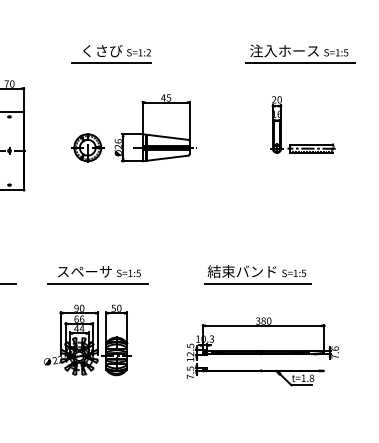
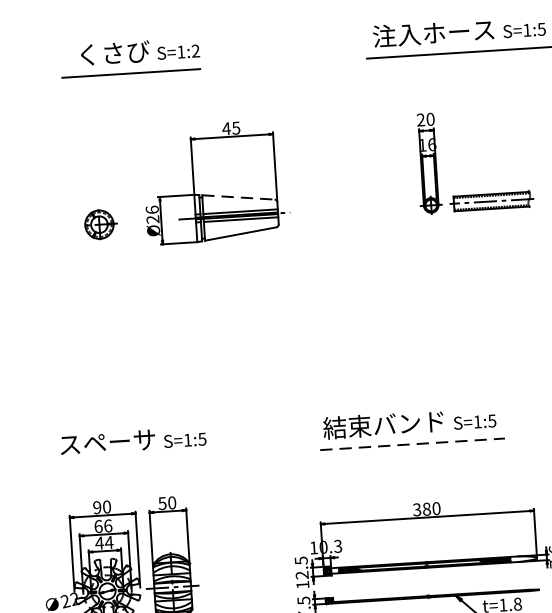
line: (167, 137) -> (237, 197), solid -> dashed
part: (87, 147) -> (98, 224), size x0.6
line: (97, 283) -> (131, 461), removed
line: (257, 283) -> (411, 443), solid -> dashed

